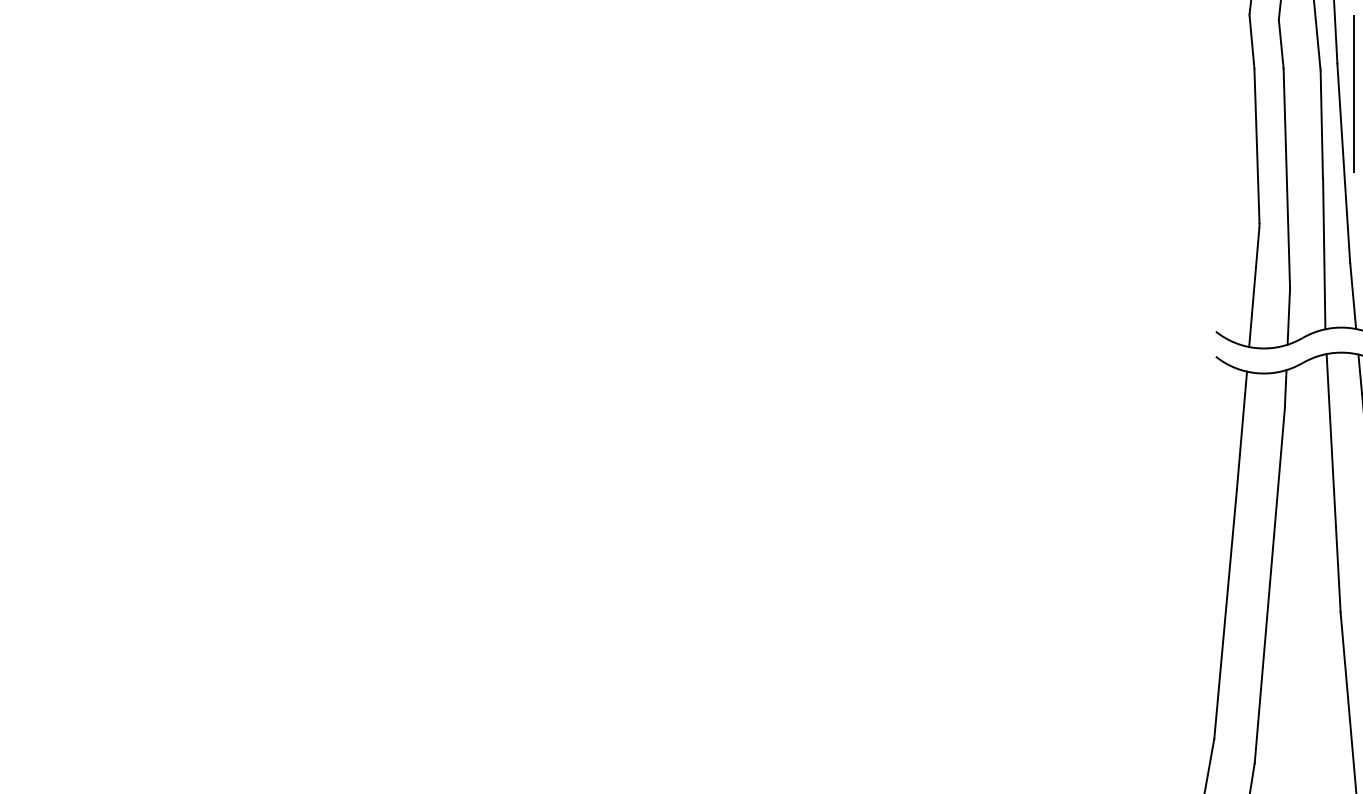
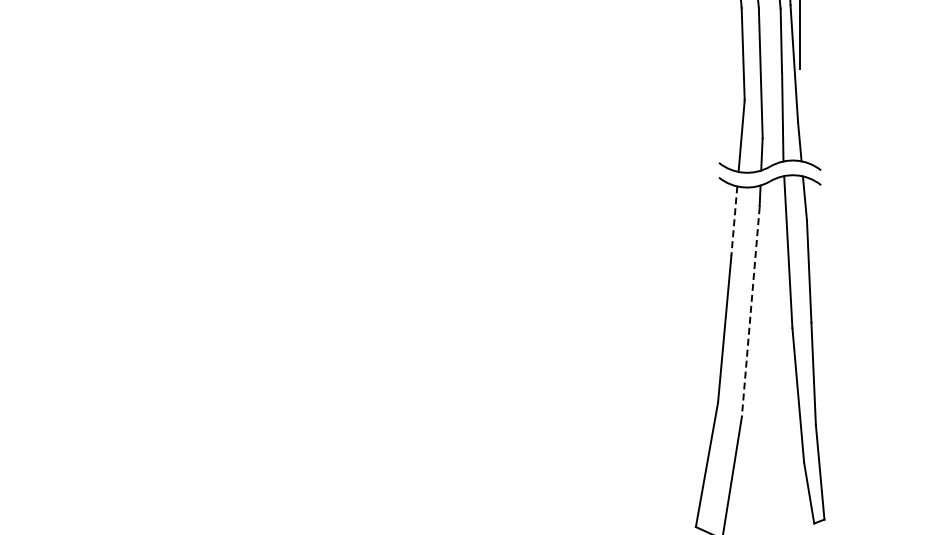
line: (1242, 431) -> (734, 221), solid -> dashed
line: (1269, 585) -> (750, 312), solid -> dashed

